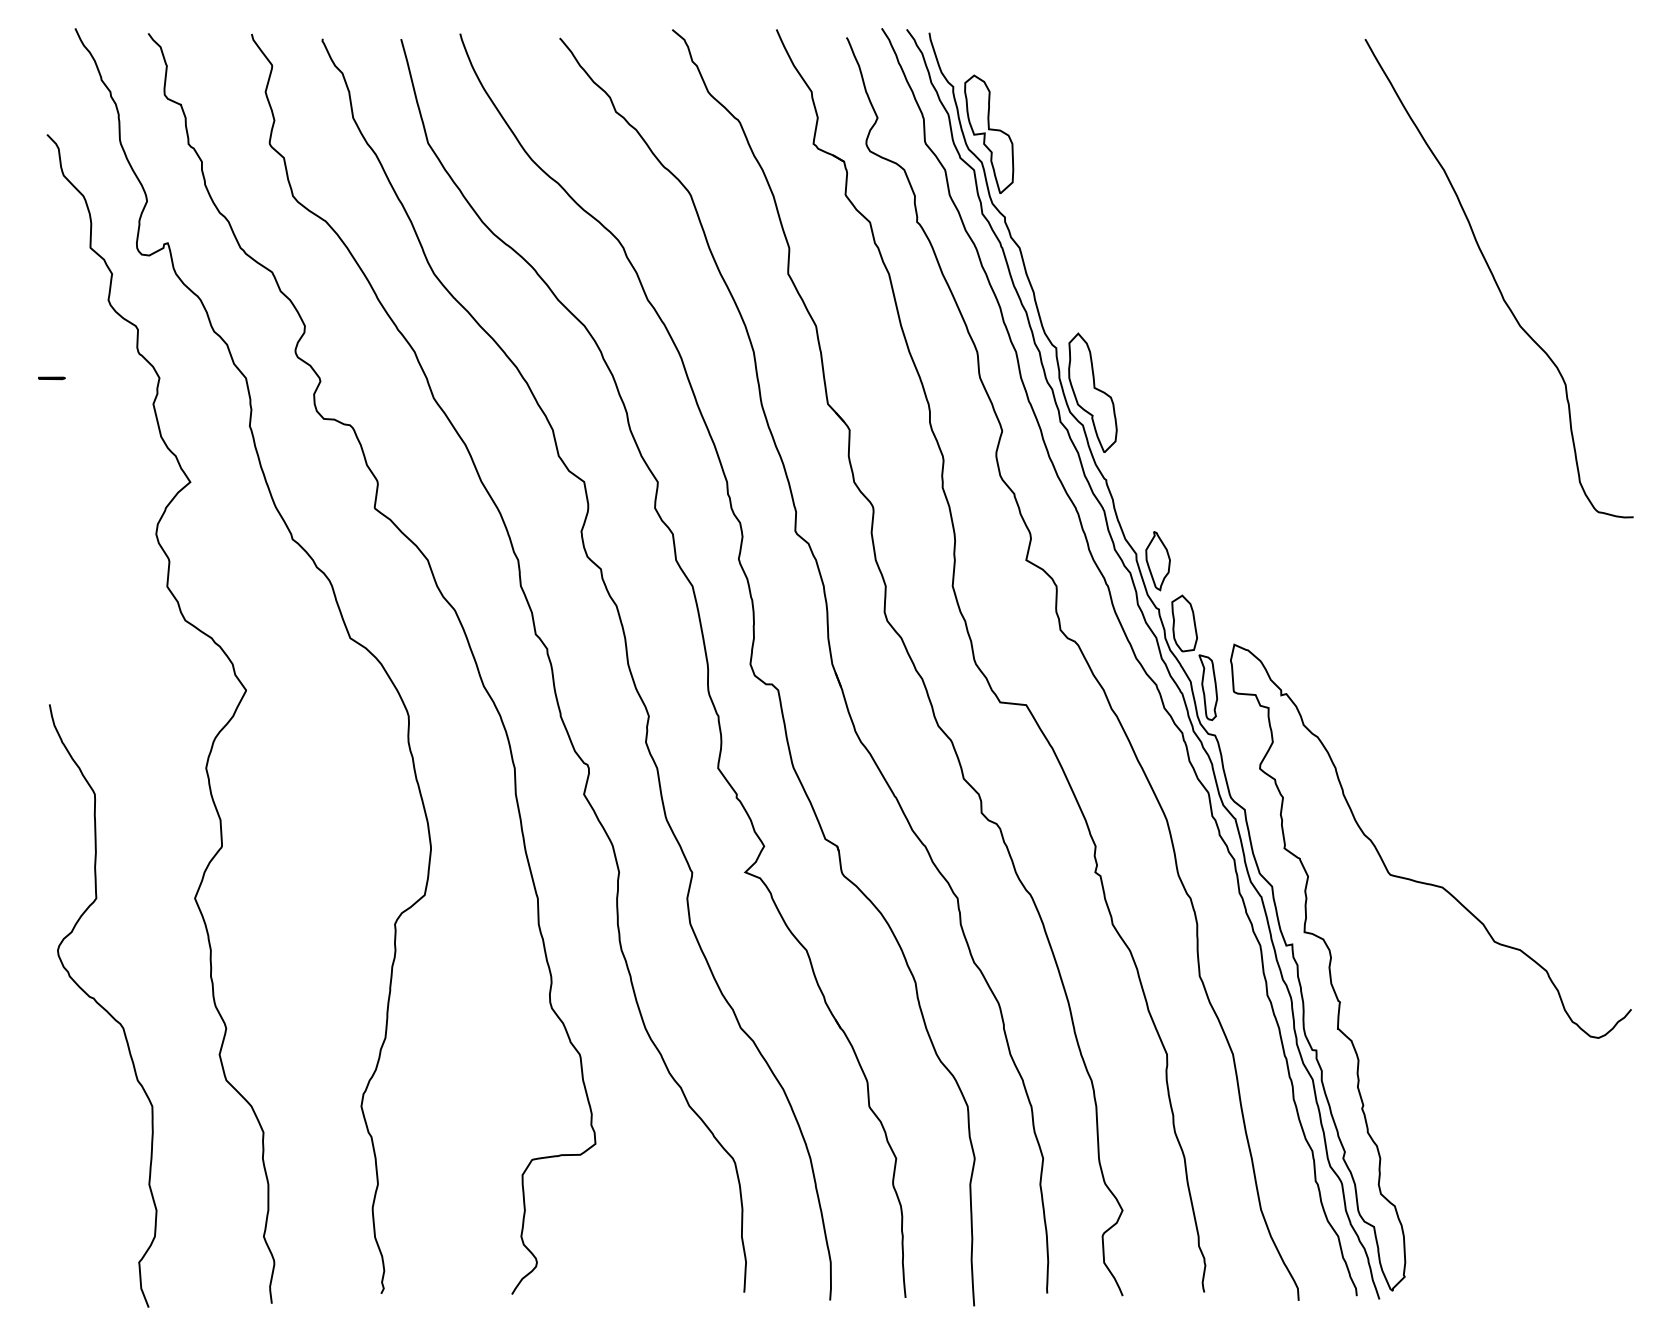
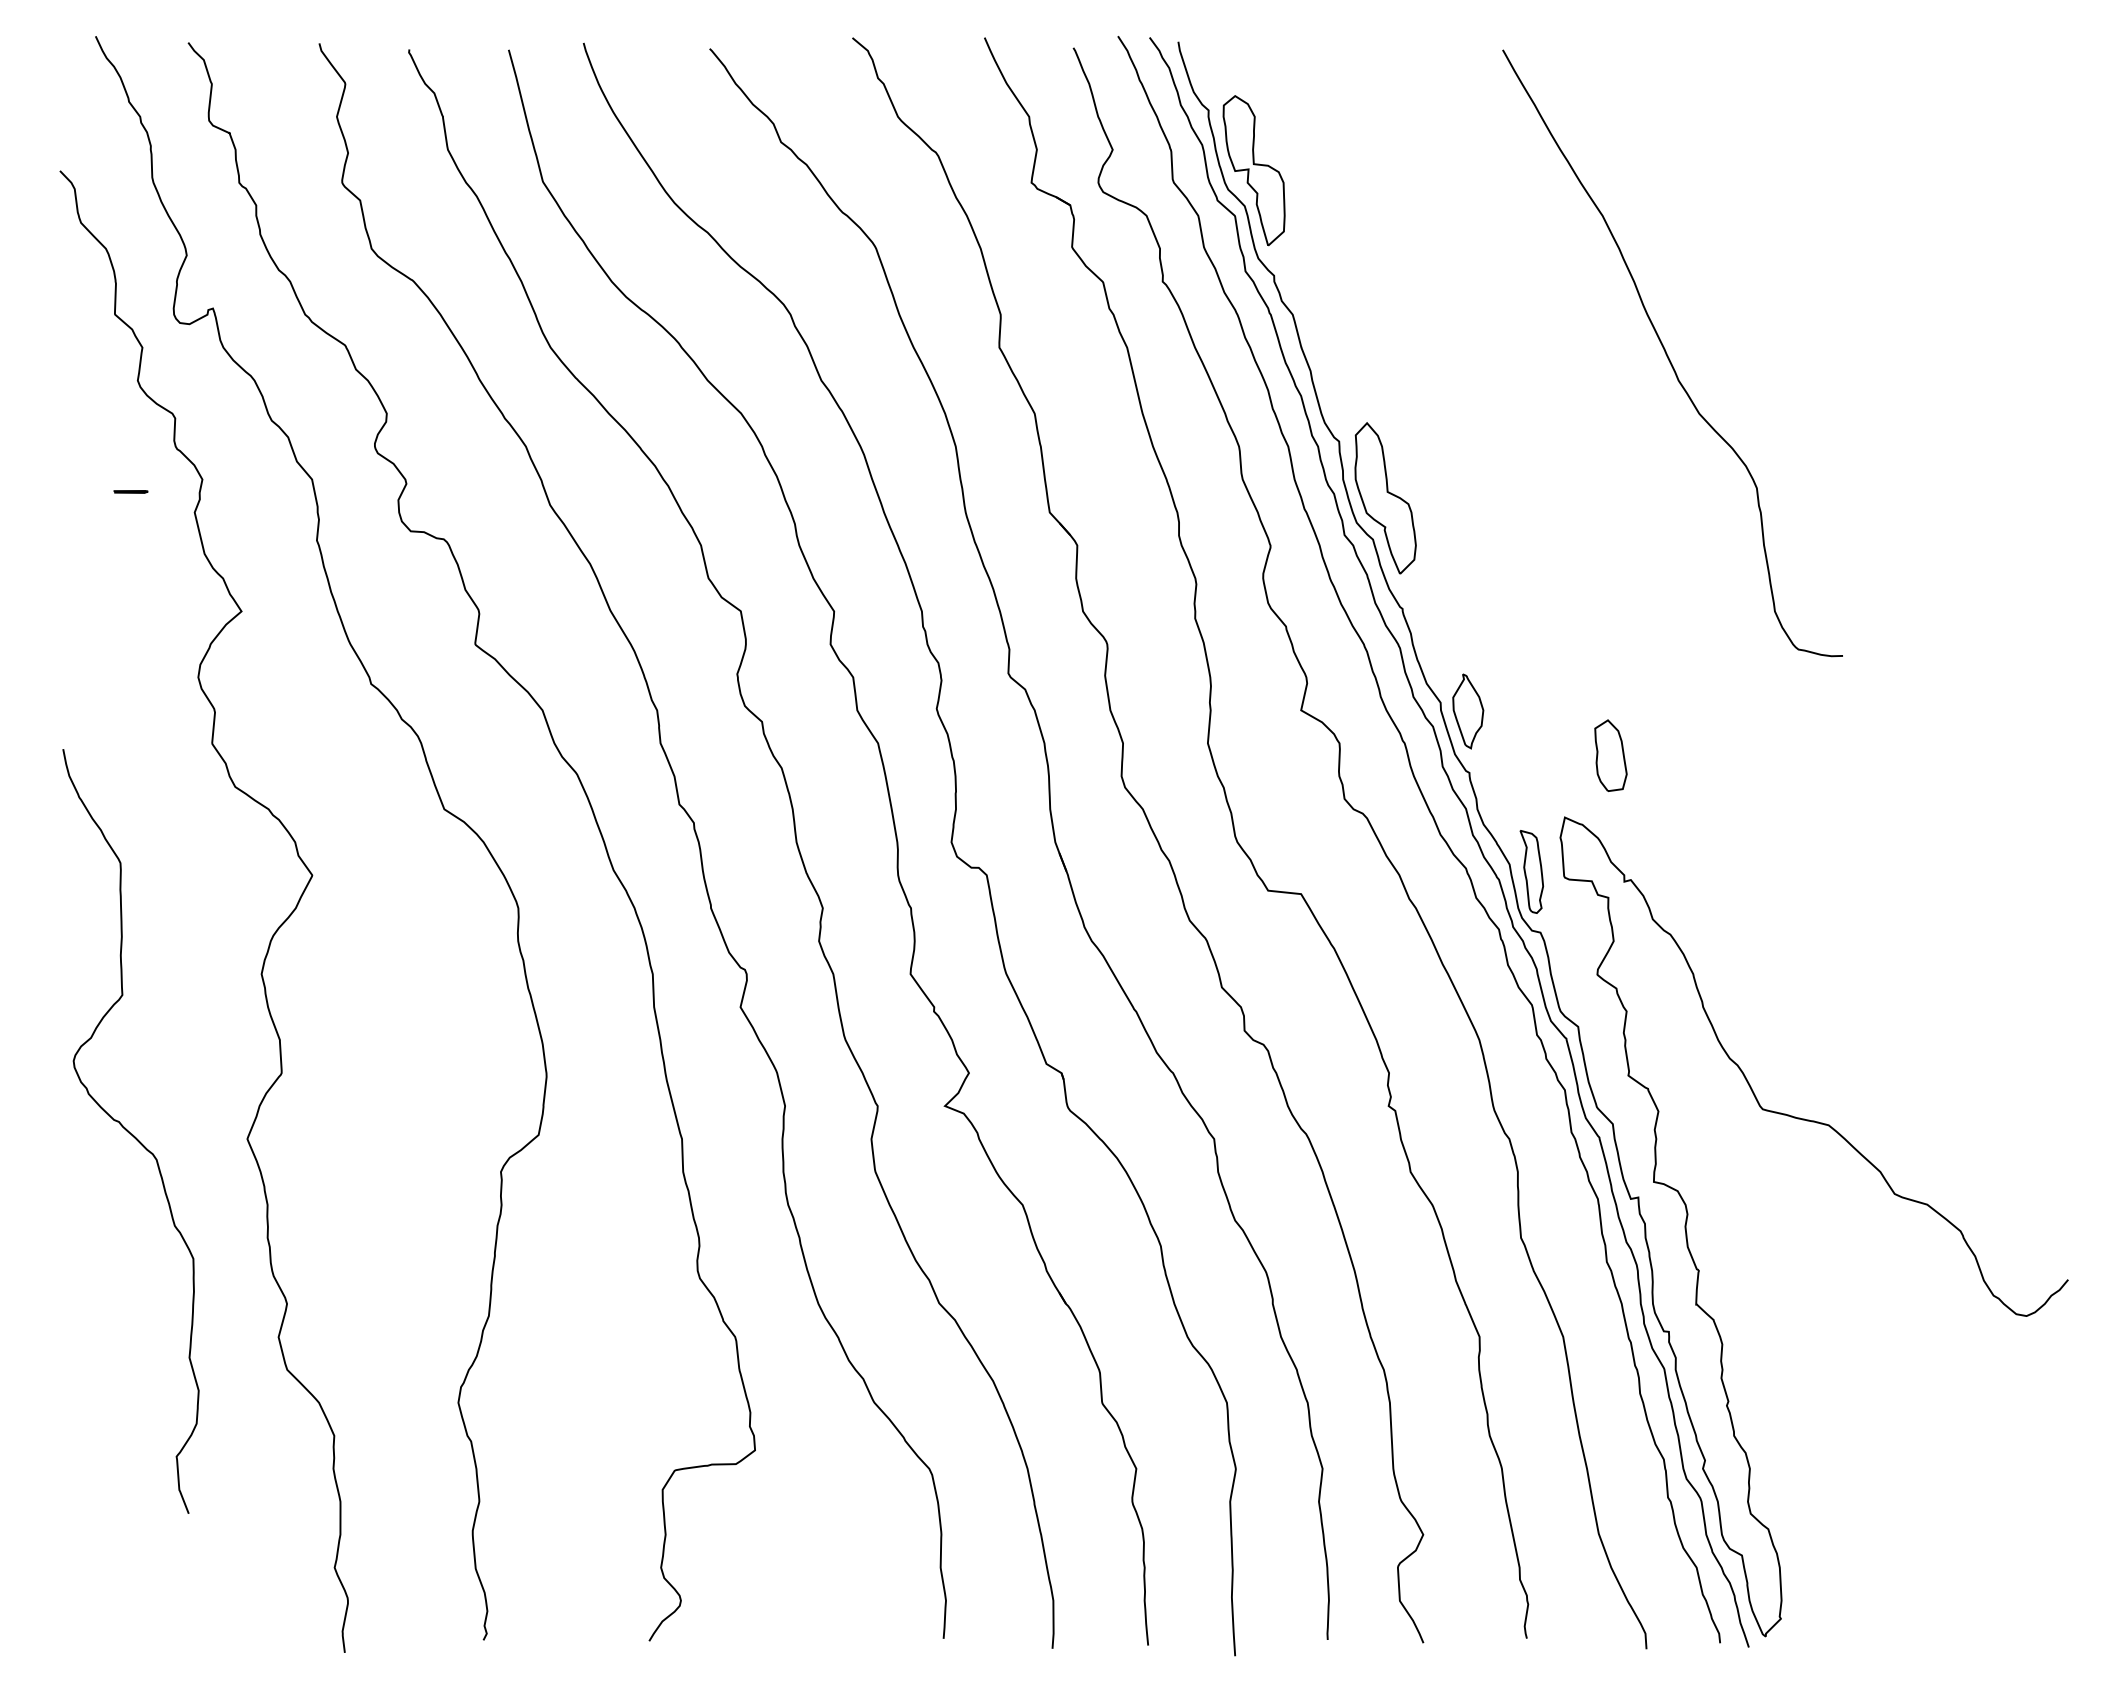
curve: (1495, 280) -> (1668, 355), moved
line: (51, 378) -> (130, 491), moved
part: (1184, 623) -> (1610, 755), moved
curve: (101, 1006) -> (129, 1131), moved

